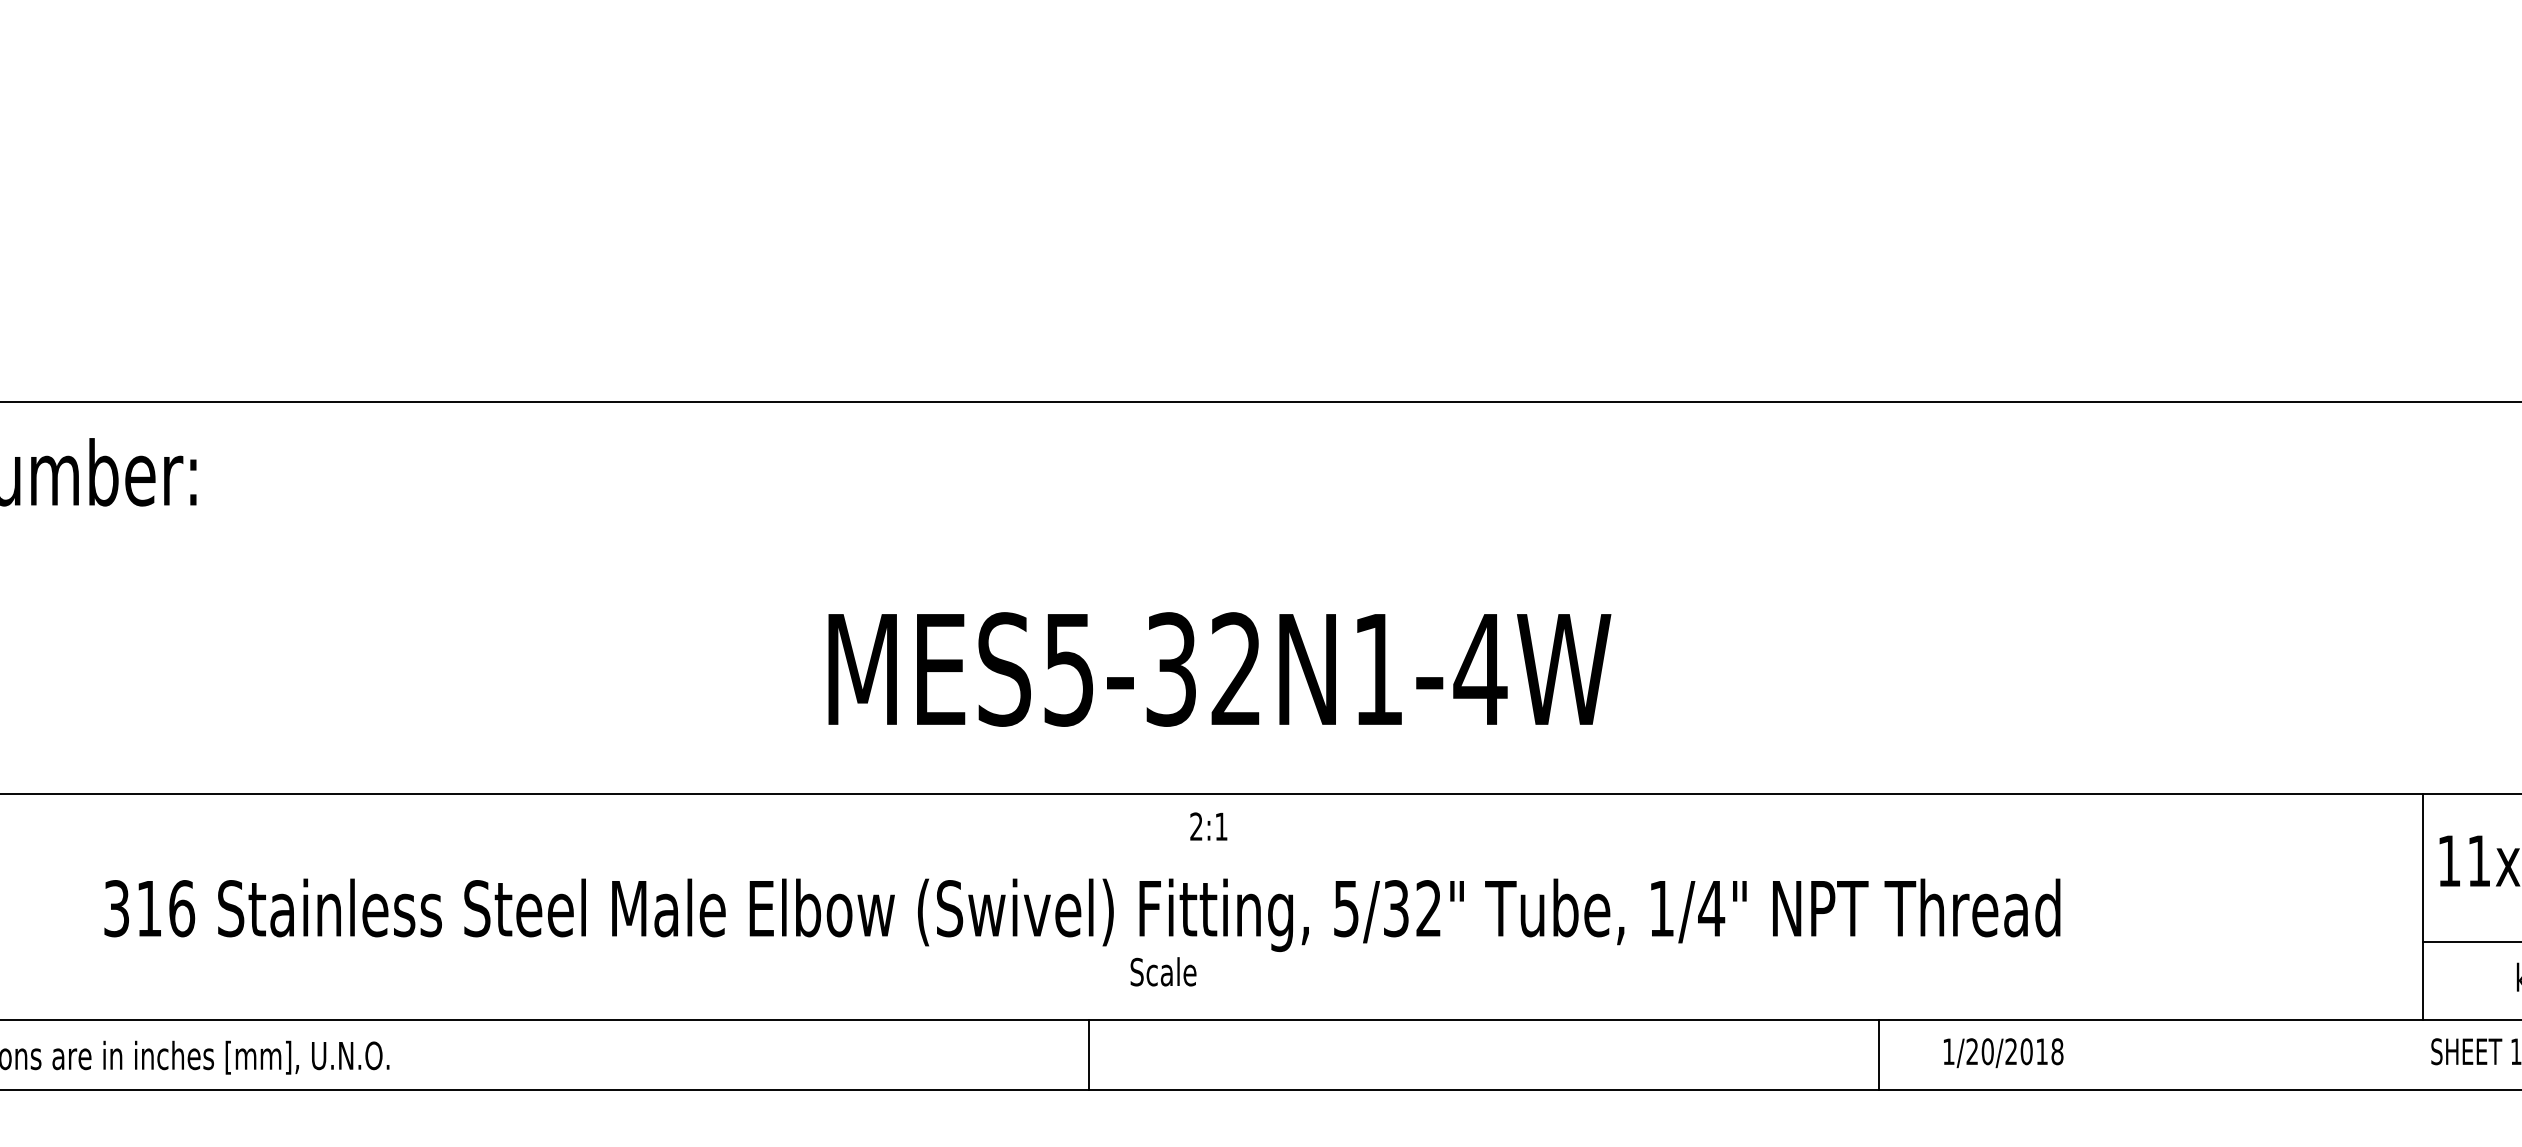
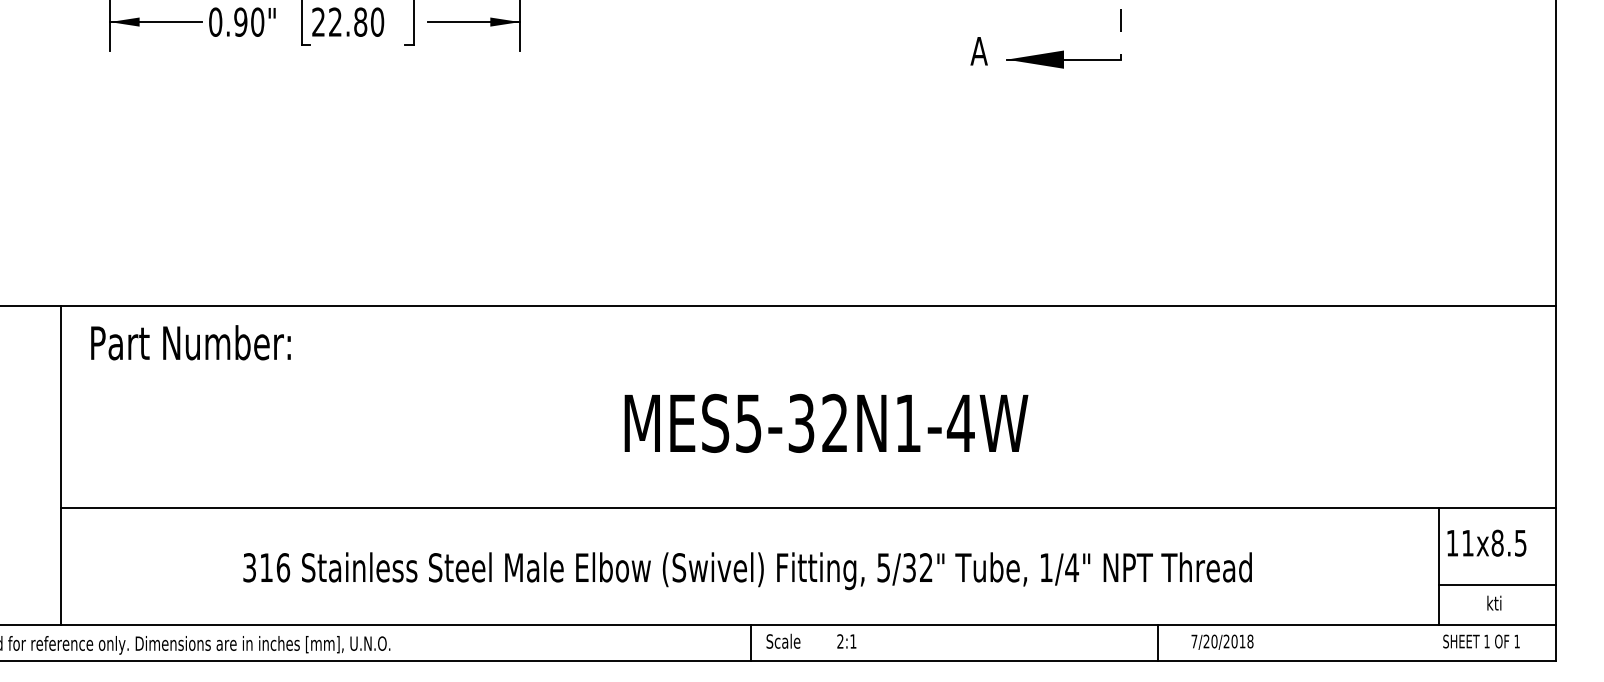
text: (1219, 667) -> (826, 422), moved
text: (1208, 826) -> (846, 641), moved
text: (1163, 970) -> (783, 640), moved
text: (1948, 1051) -> (1194, 641), 1/20/2018 -> 7/20/2018

